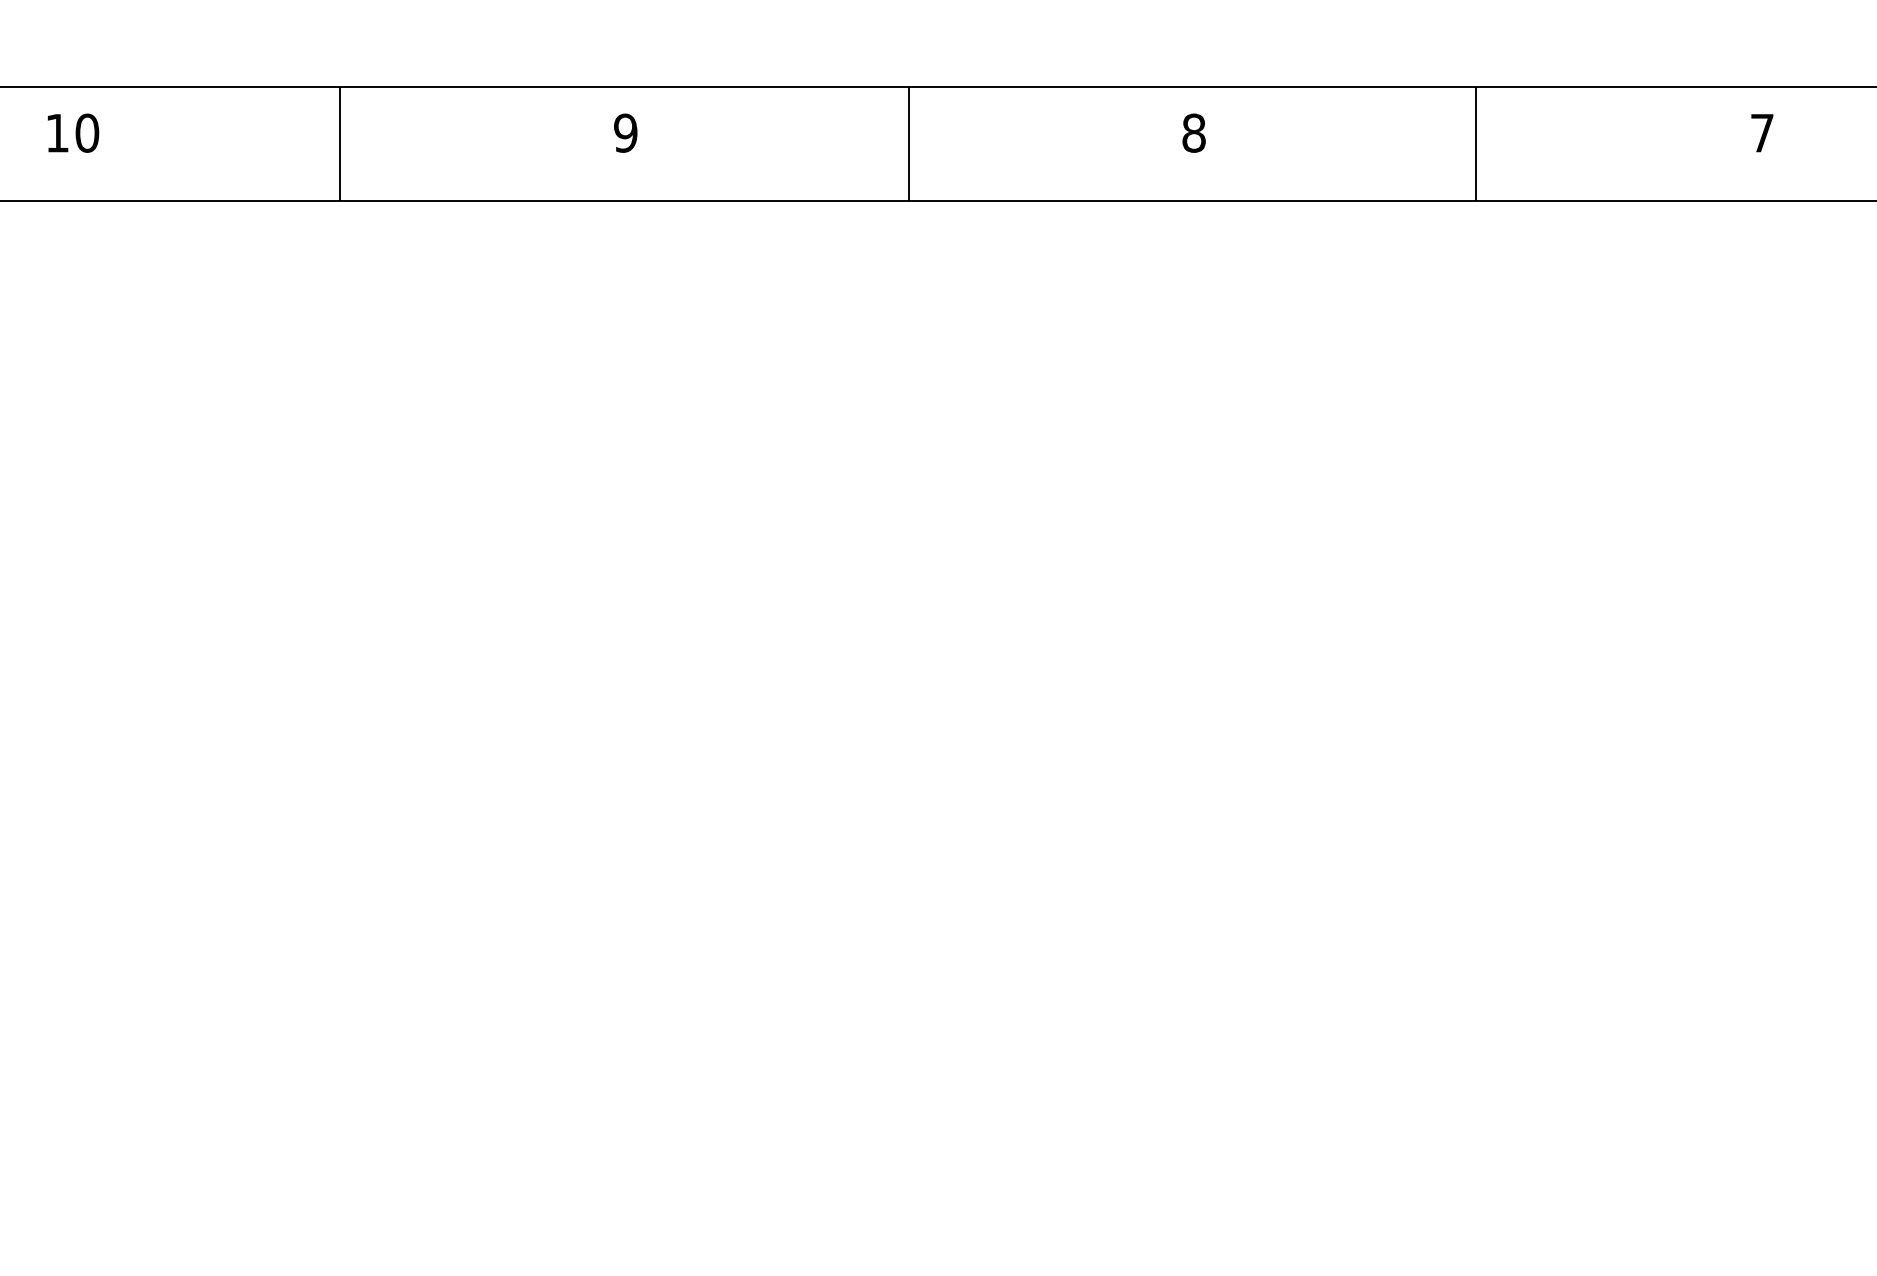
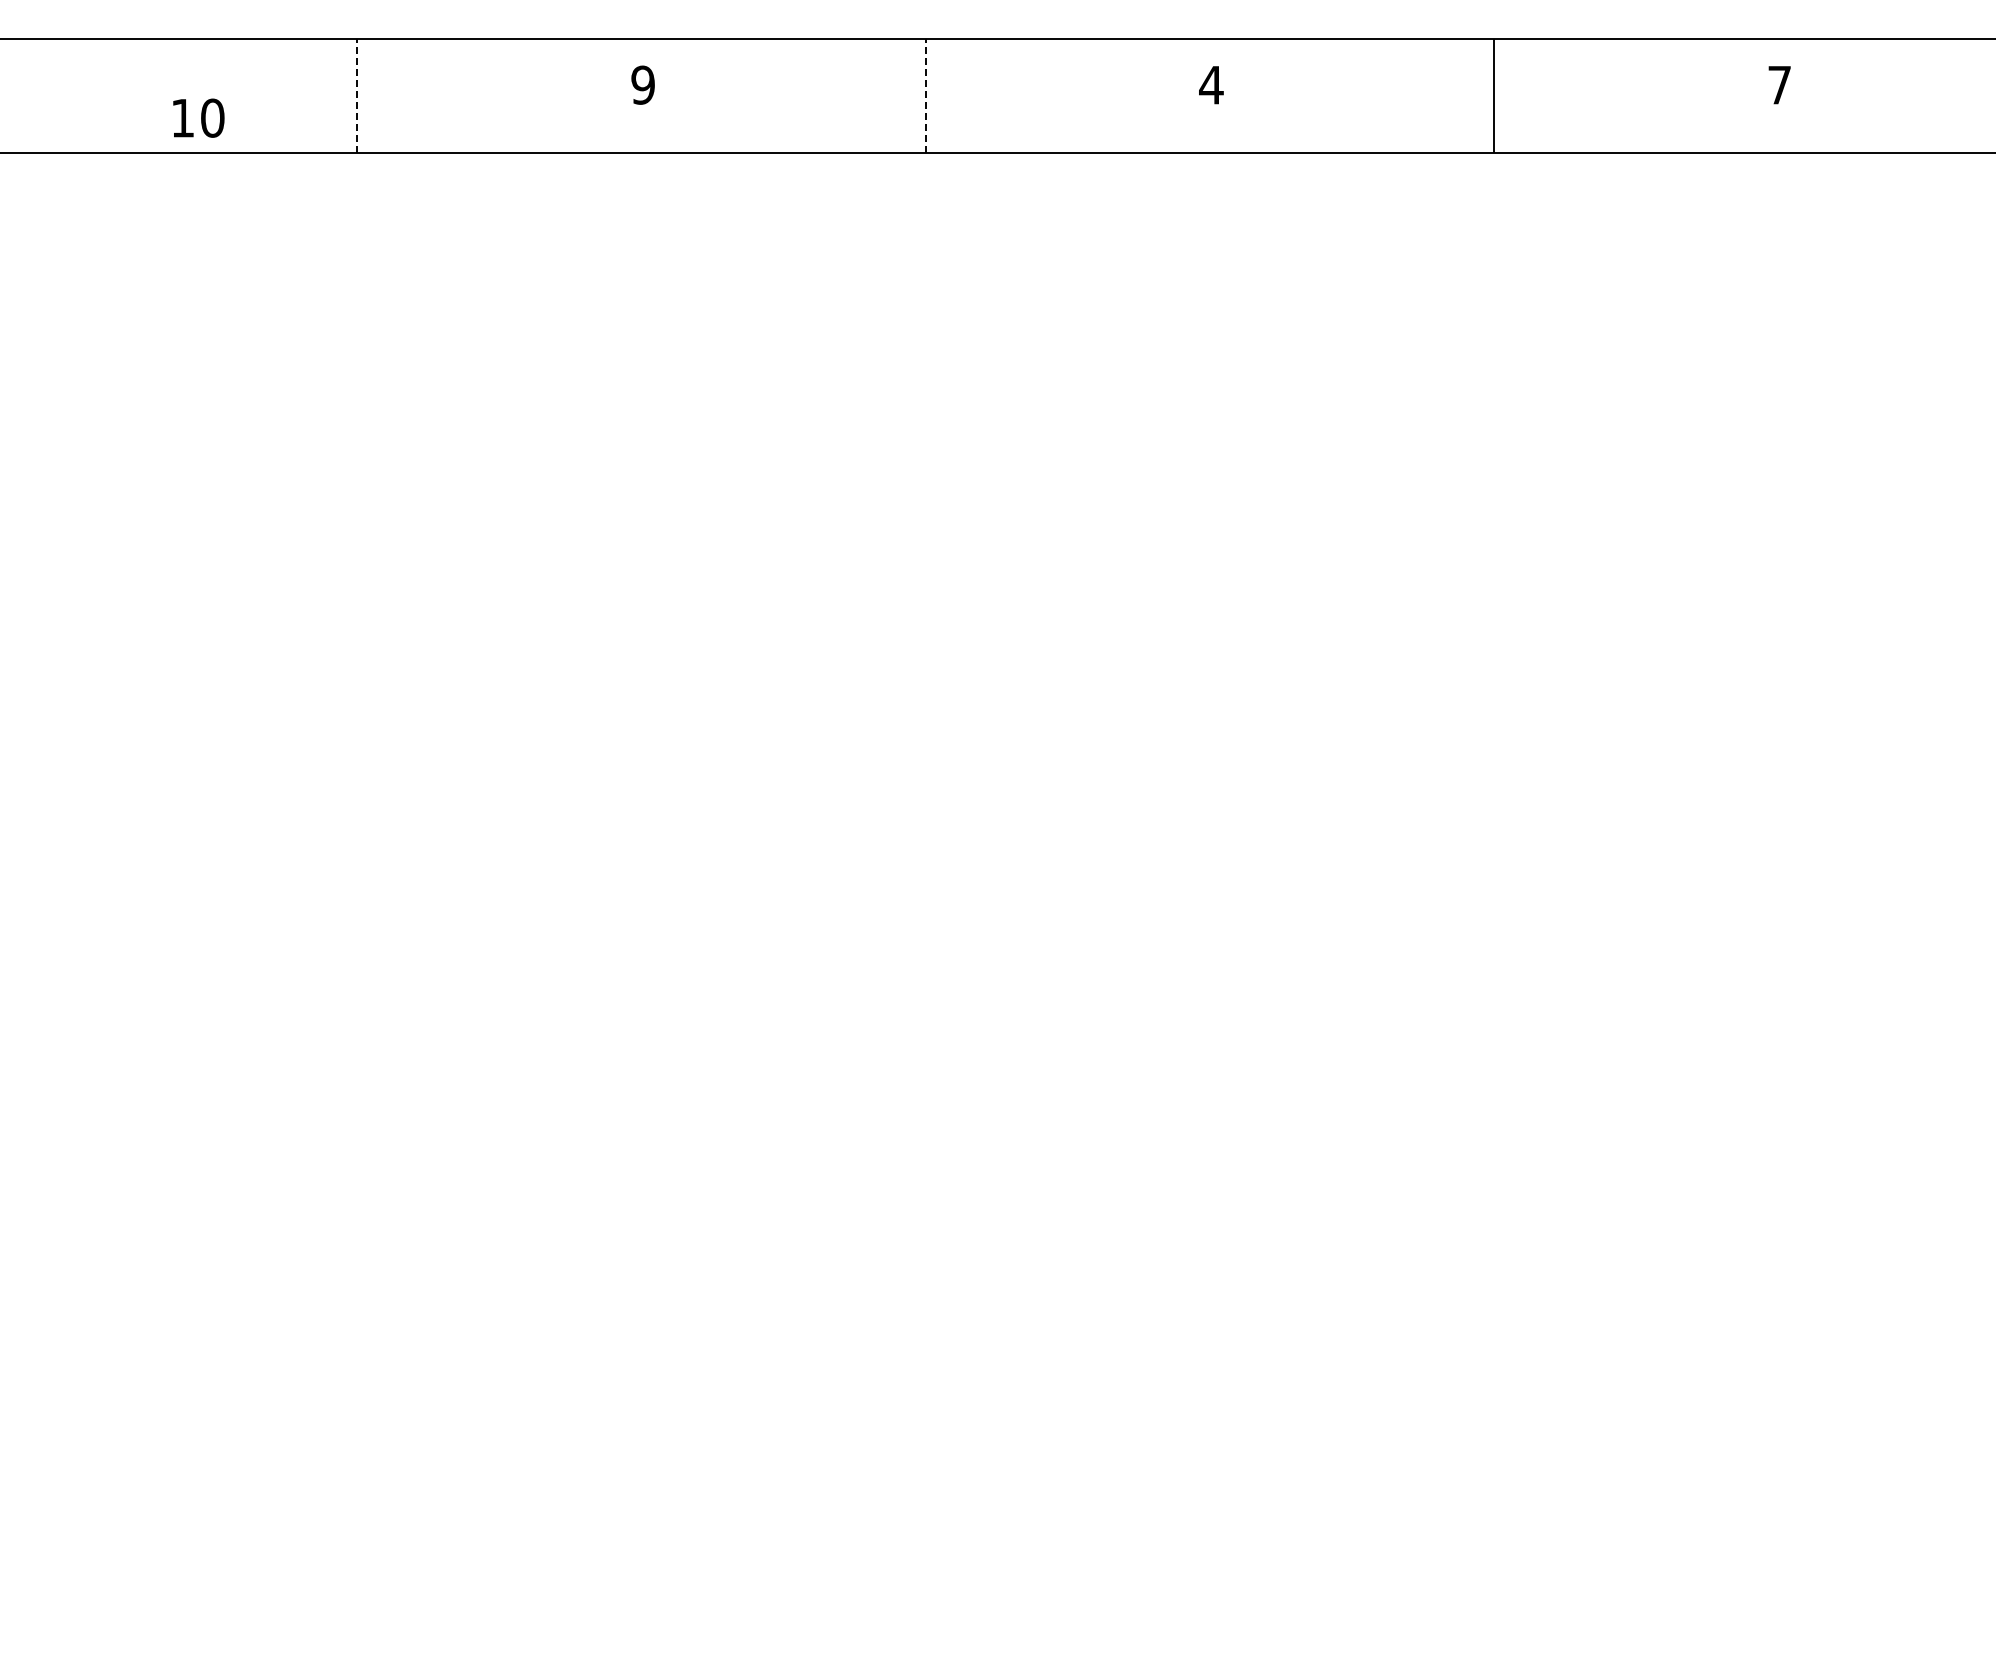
text: (73, 132) -> (198, 117), moved
text: (1194, 132) -> (1211, 84), 8 -> 4
line: (909, 143) -> (926, 95), solid -> dashed
line: (340, 144) -> (357, 96), solid -> dashed

